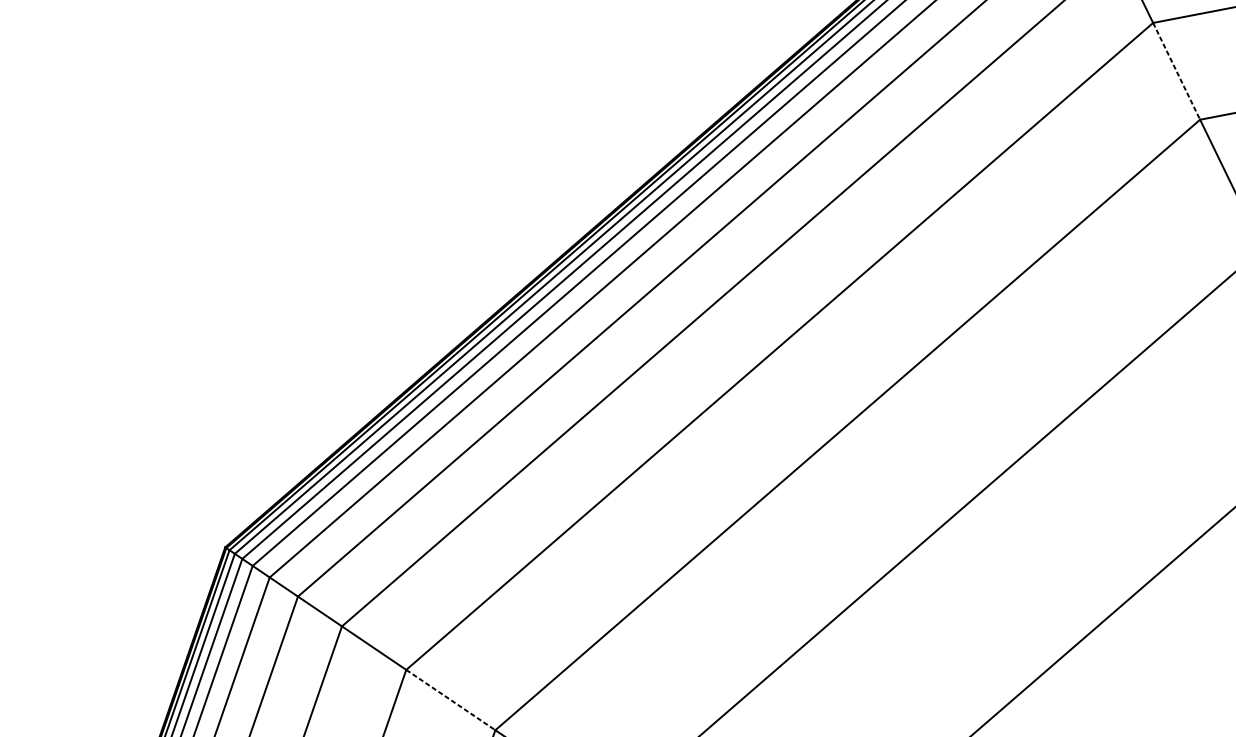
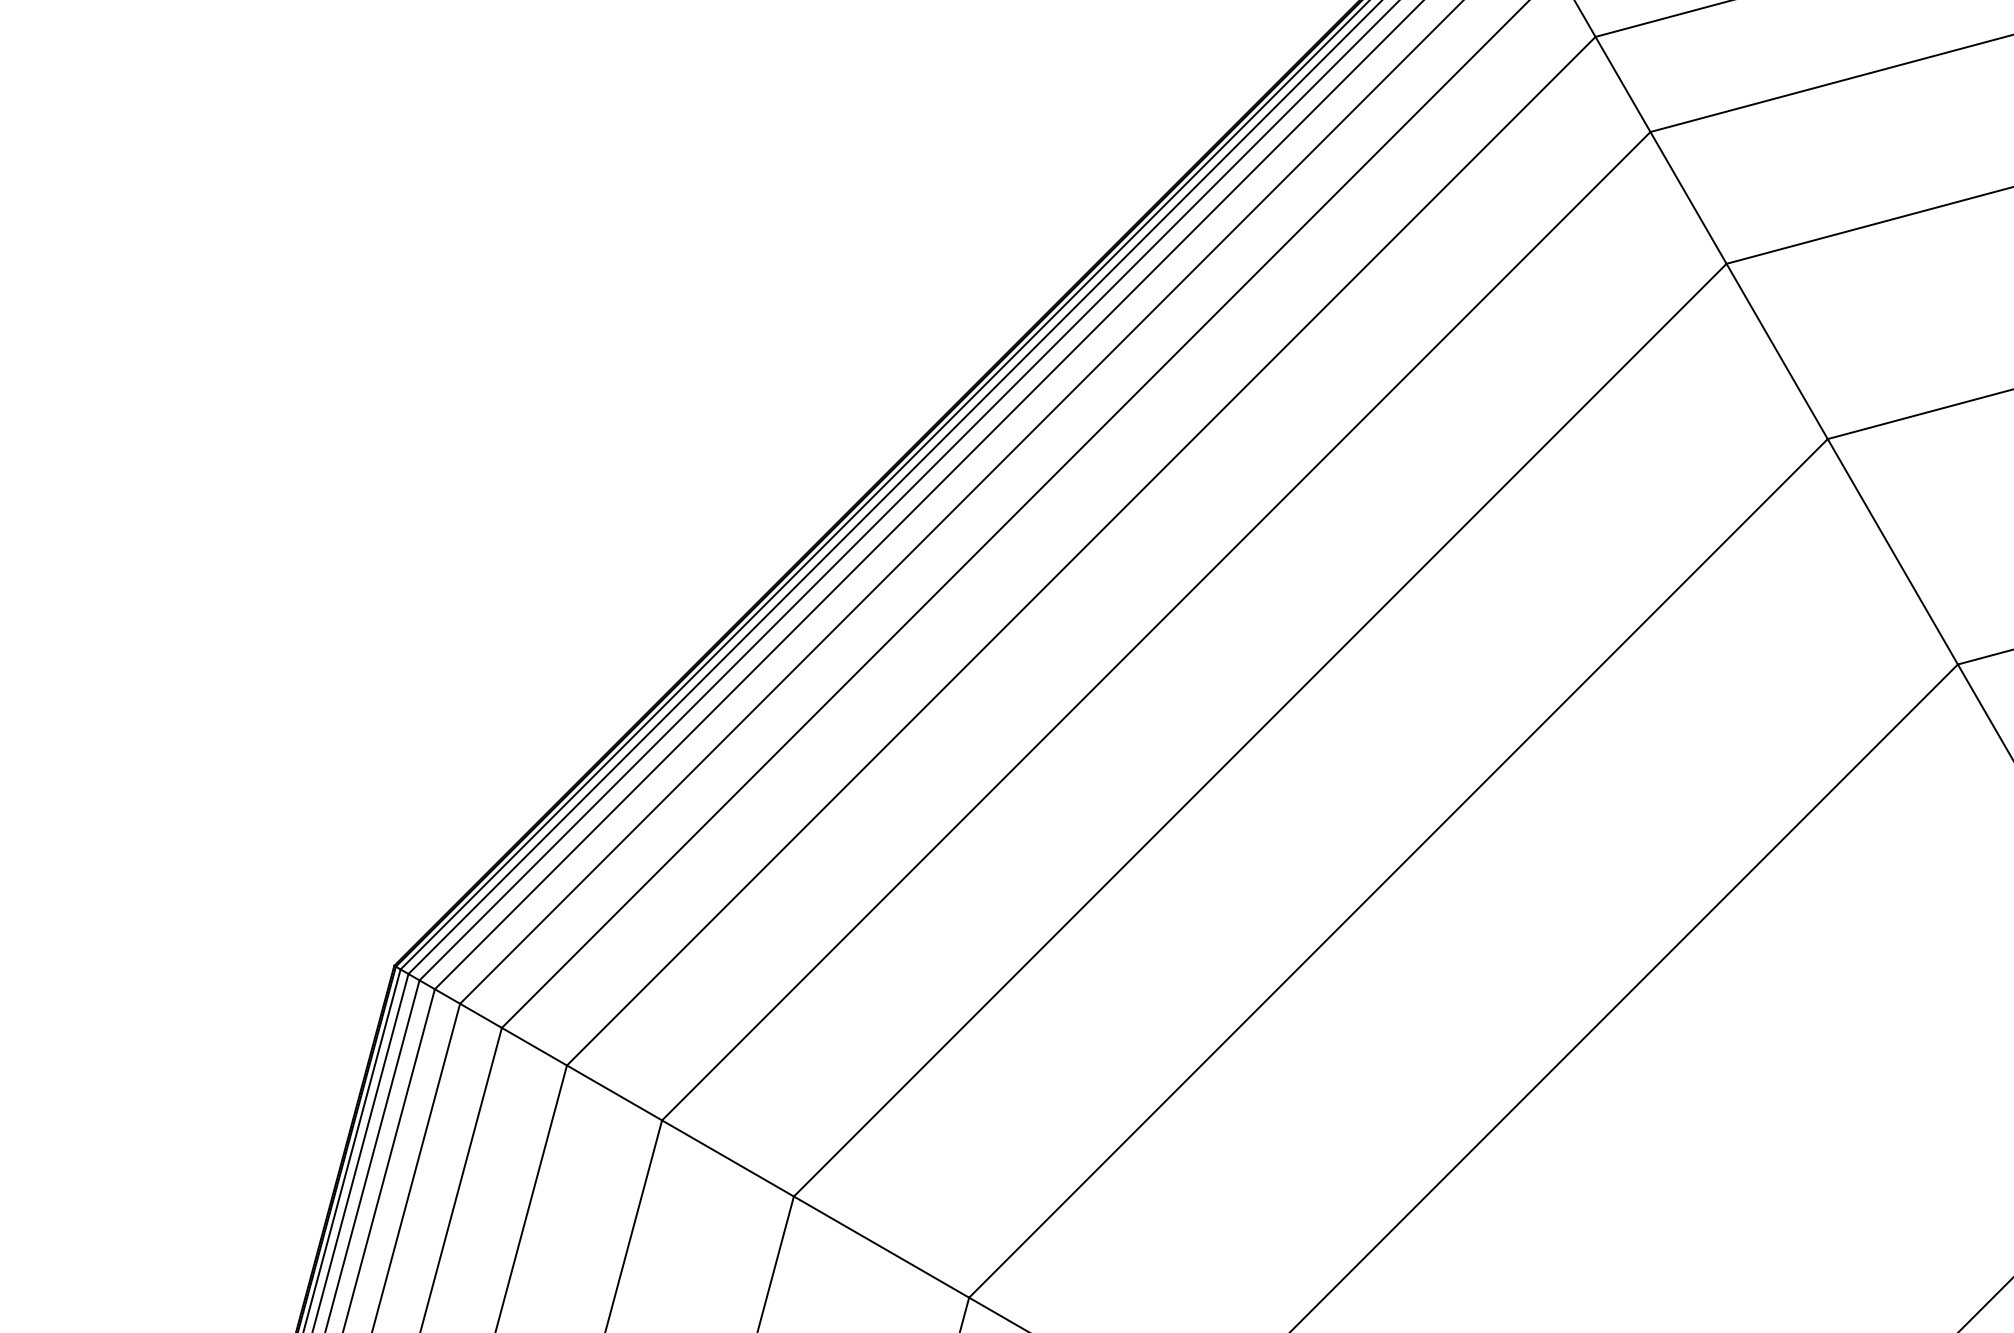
line: (1176, 71) -> (1688, 198), dashed -> solid
line: (451, 700) -> (728, 1158), dashed -> solid

